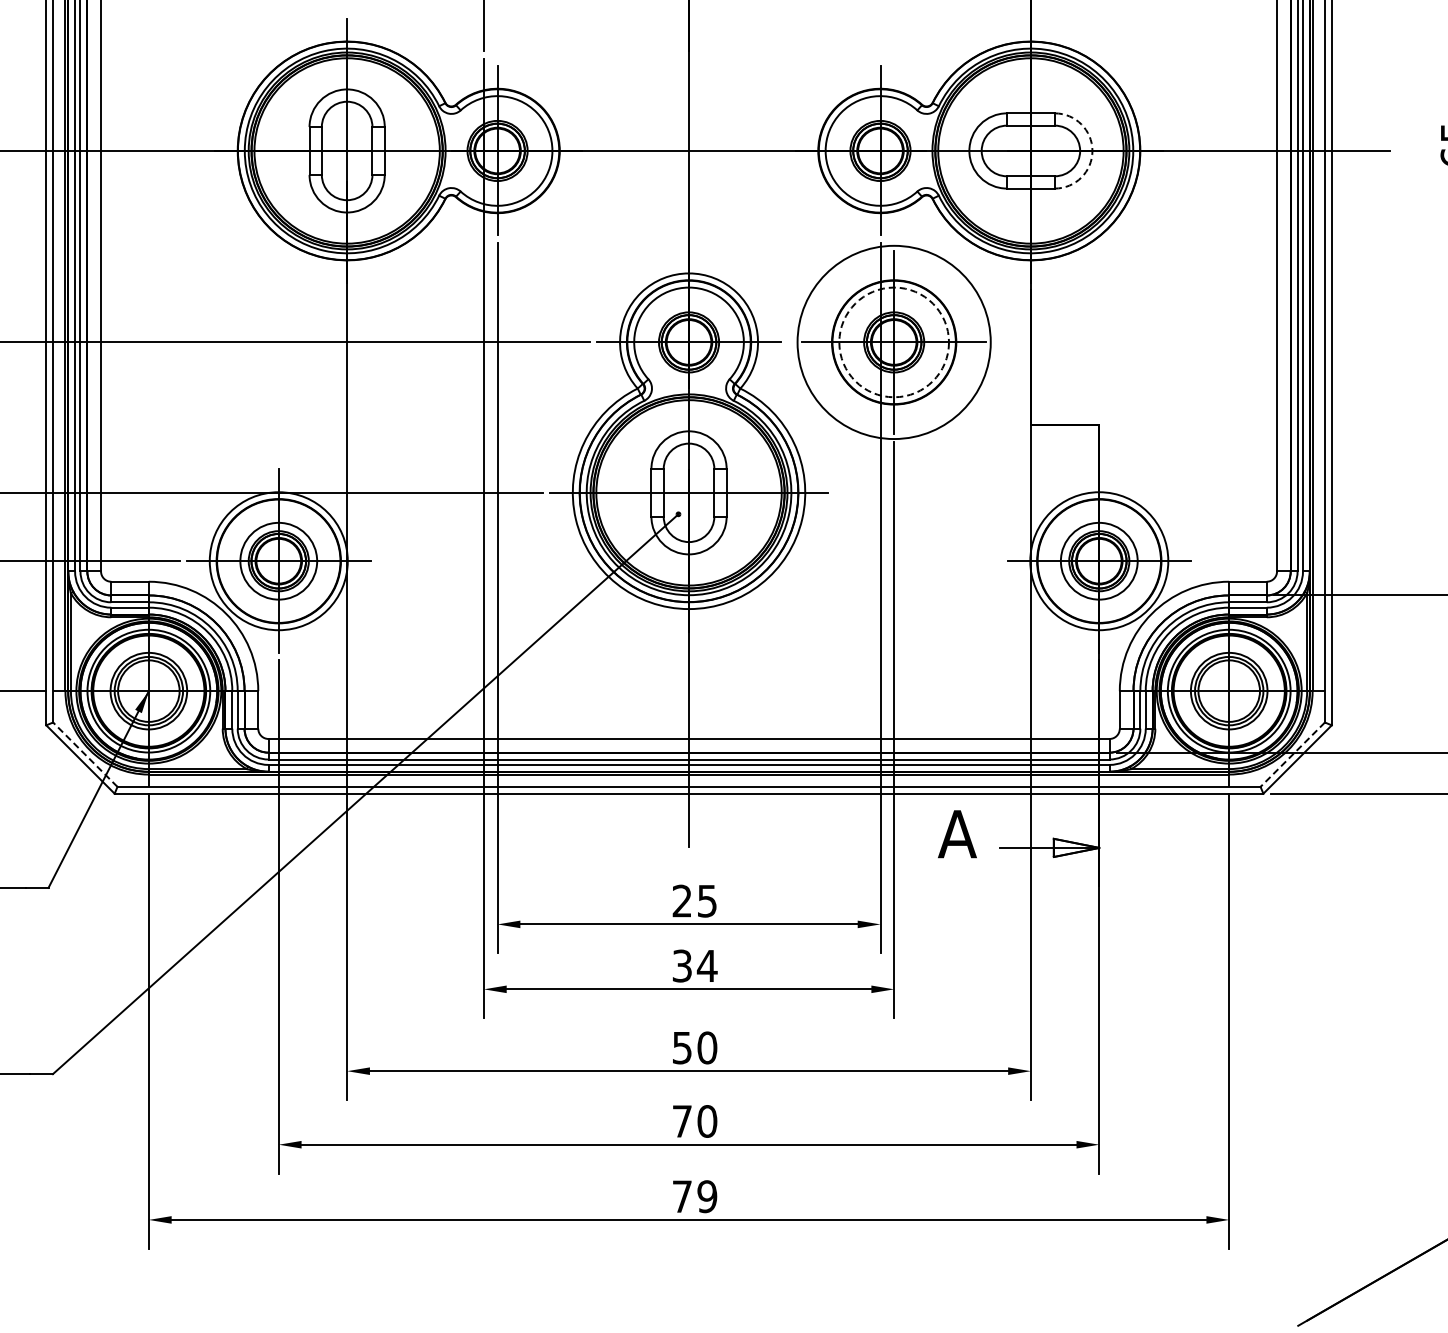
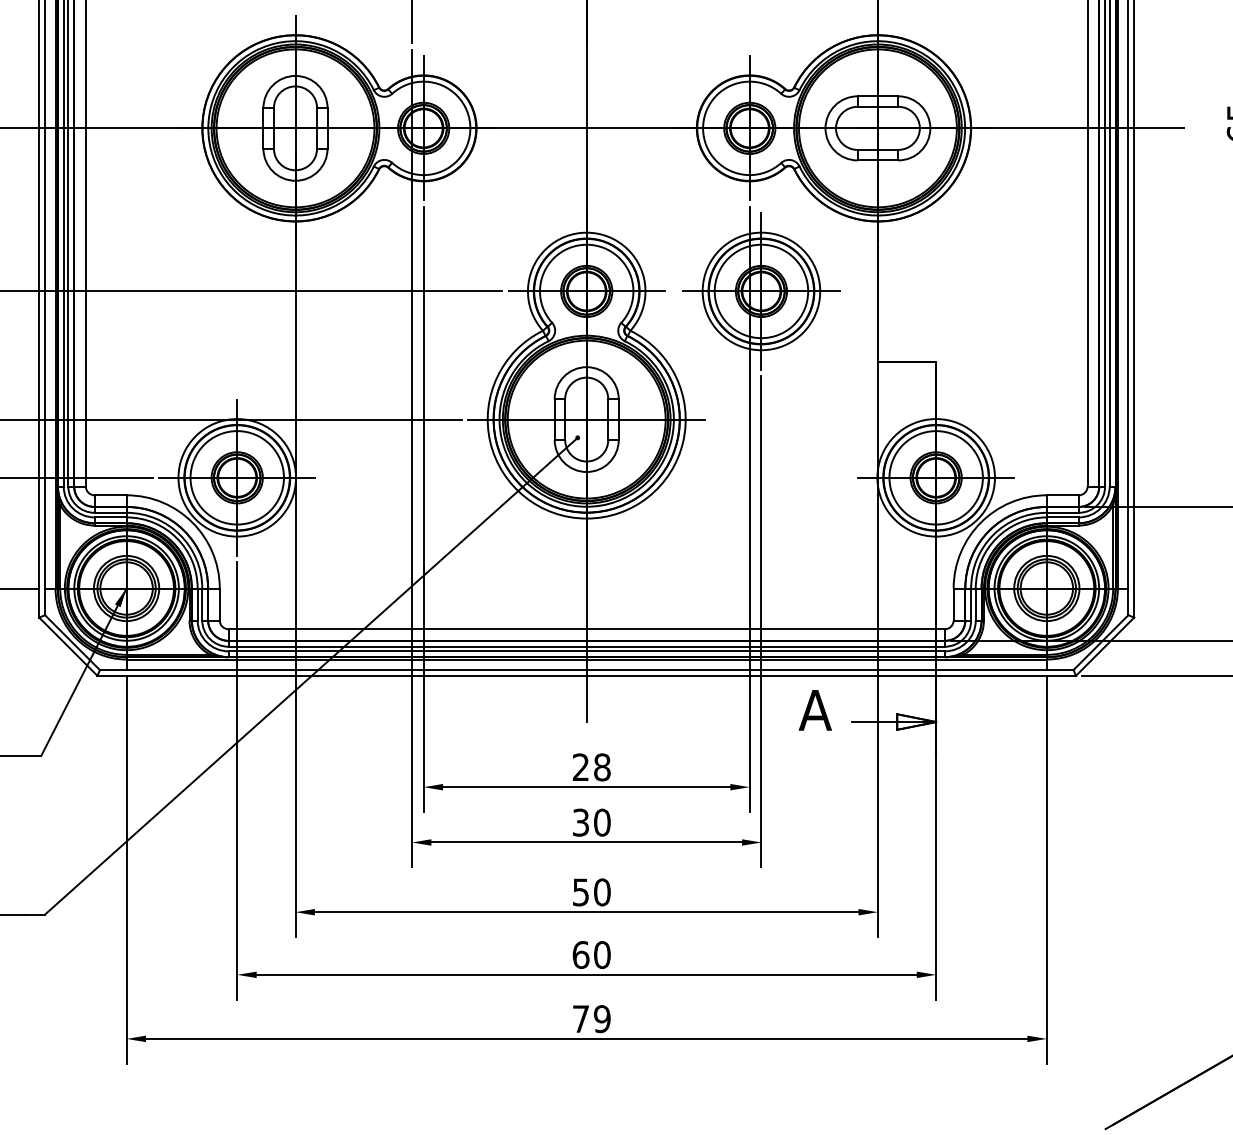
arc: (1092, 150) -> (930, 127), dashed -> solid
circle: (894, 342) -> (761, 291), dashed -> solid
circle: (894, 342) -> (761, 291), size x0.71
circle: (278, 561) -> (237, 478), size x1.43
circle: (1099, 561) -> (936, 478), size x1.43
line: (85, 754) -> (72, 642), dashed -> solid
line: (1292, 754) -> (1100, 642), dashed -> solid
text: (707, 900) -> (602, 766), 25 -> 28
text: (706, 965) -> (601, 822), 34 -> 30
text: (682, 1121) -> (581, 955), 70 -> 60

